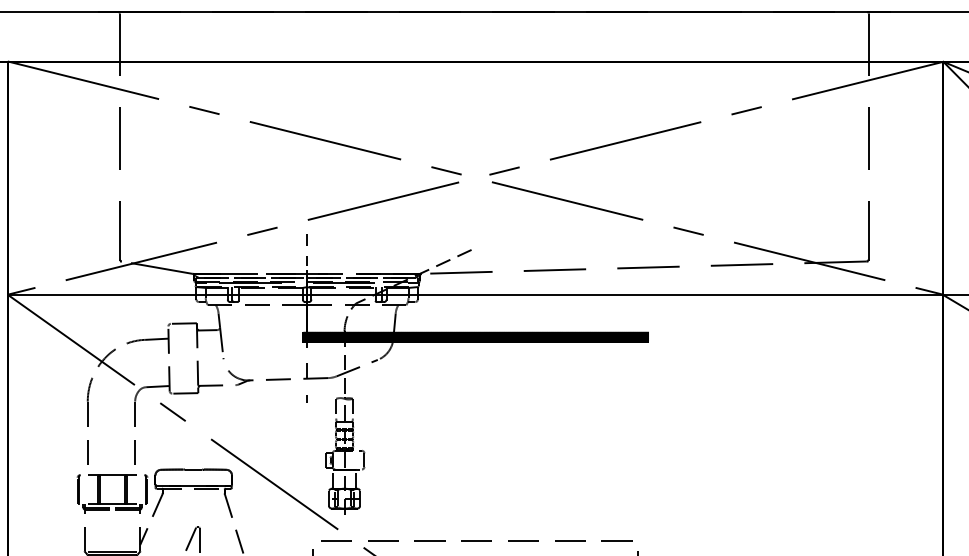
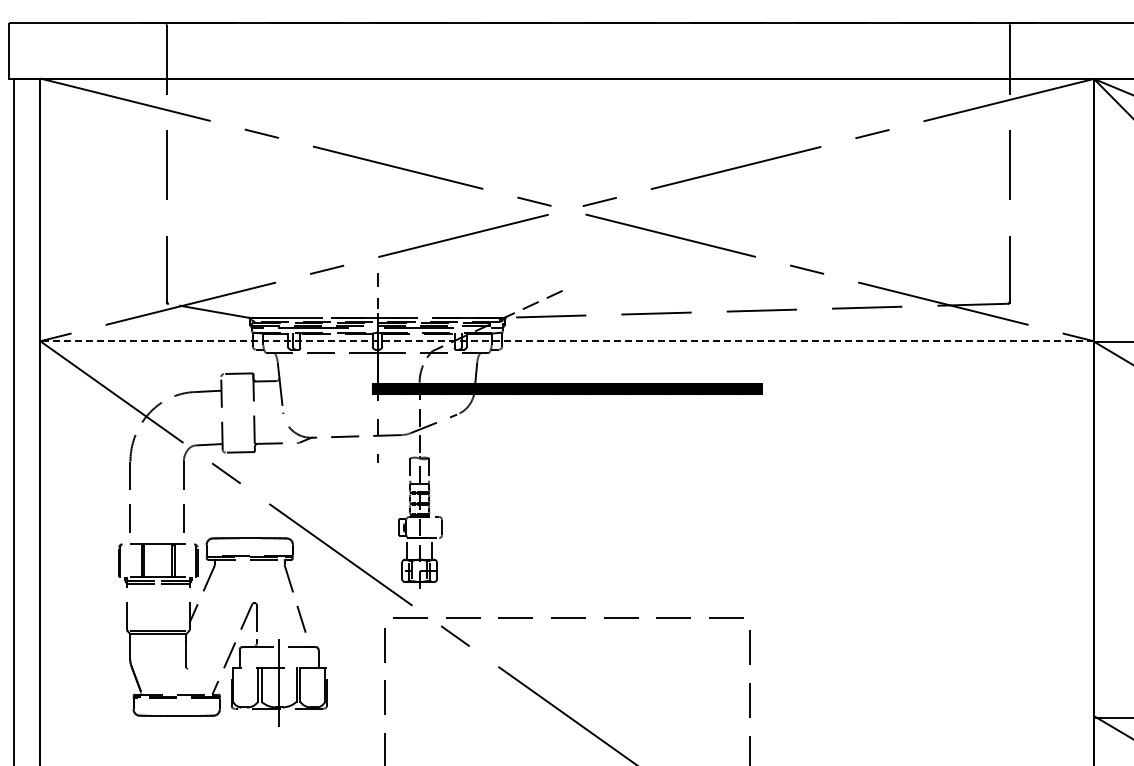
line: (475, 294) -> (567, 341), solid -> dashed

